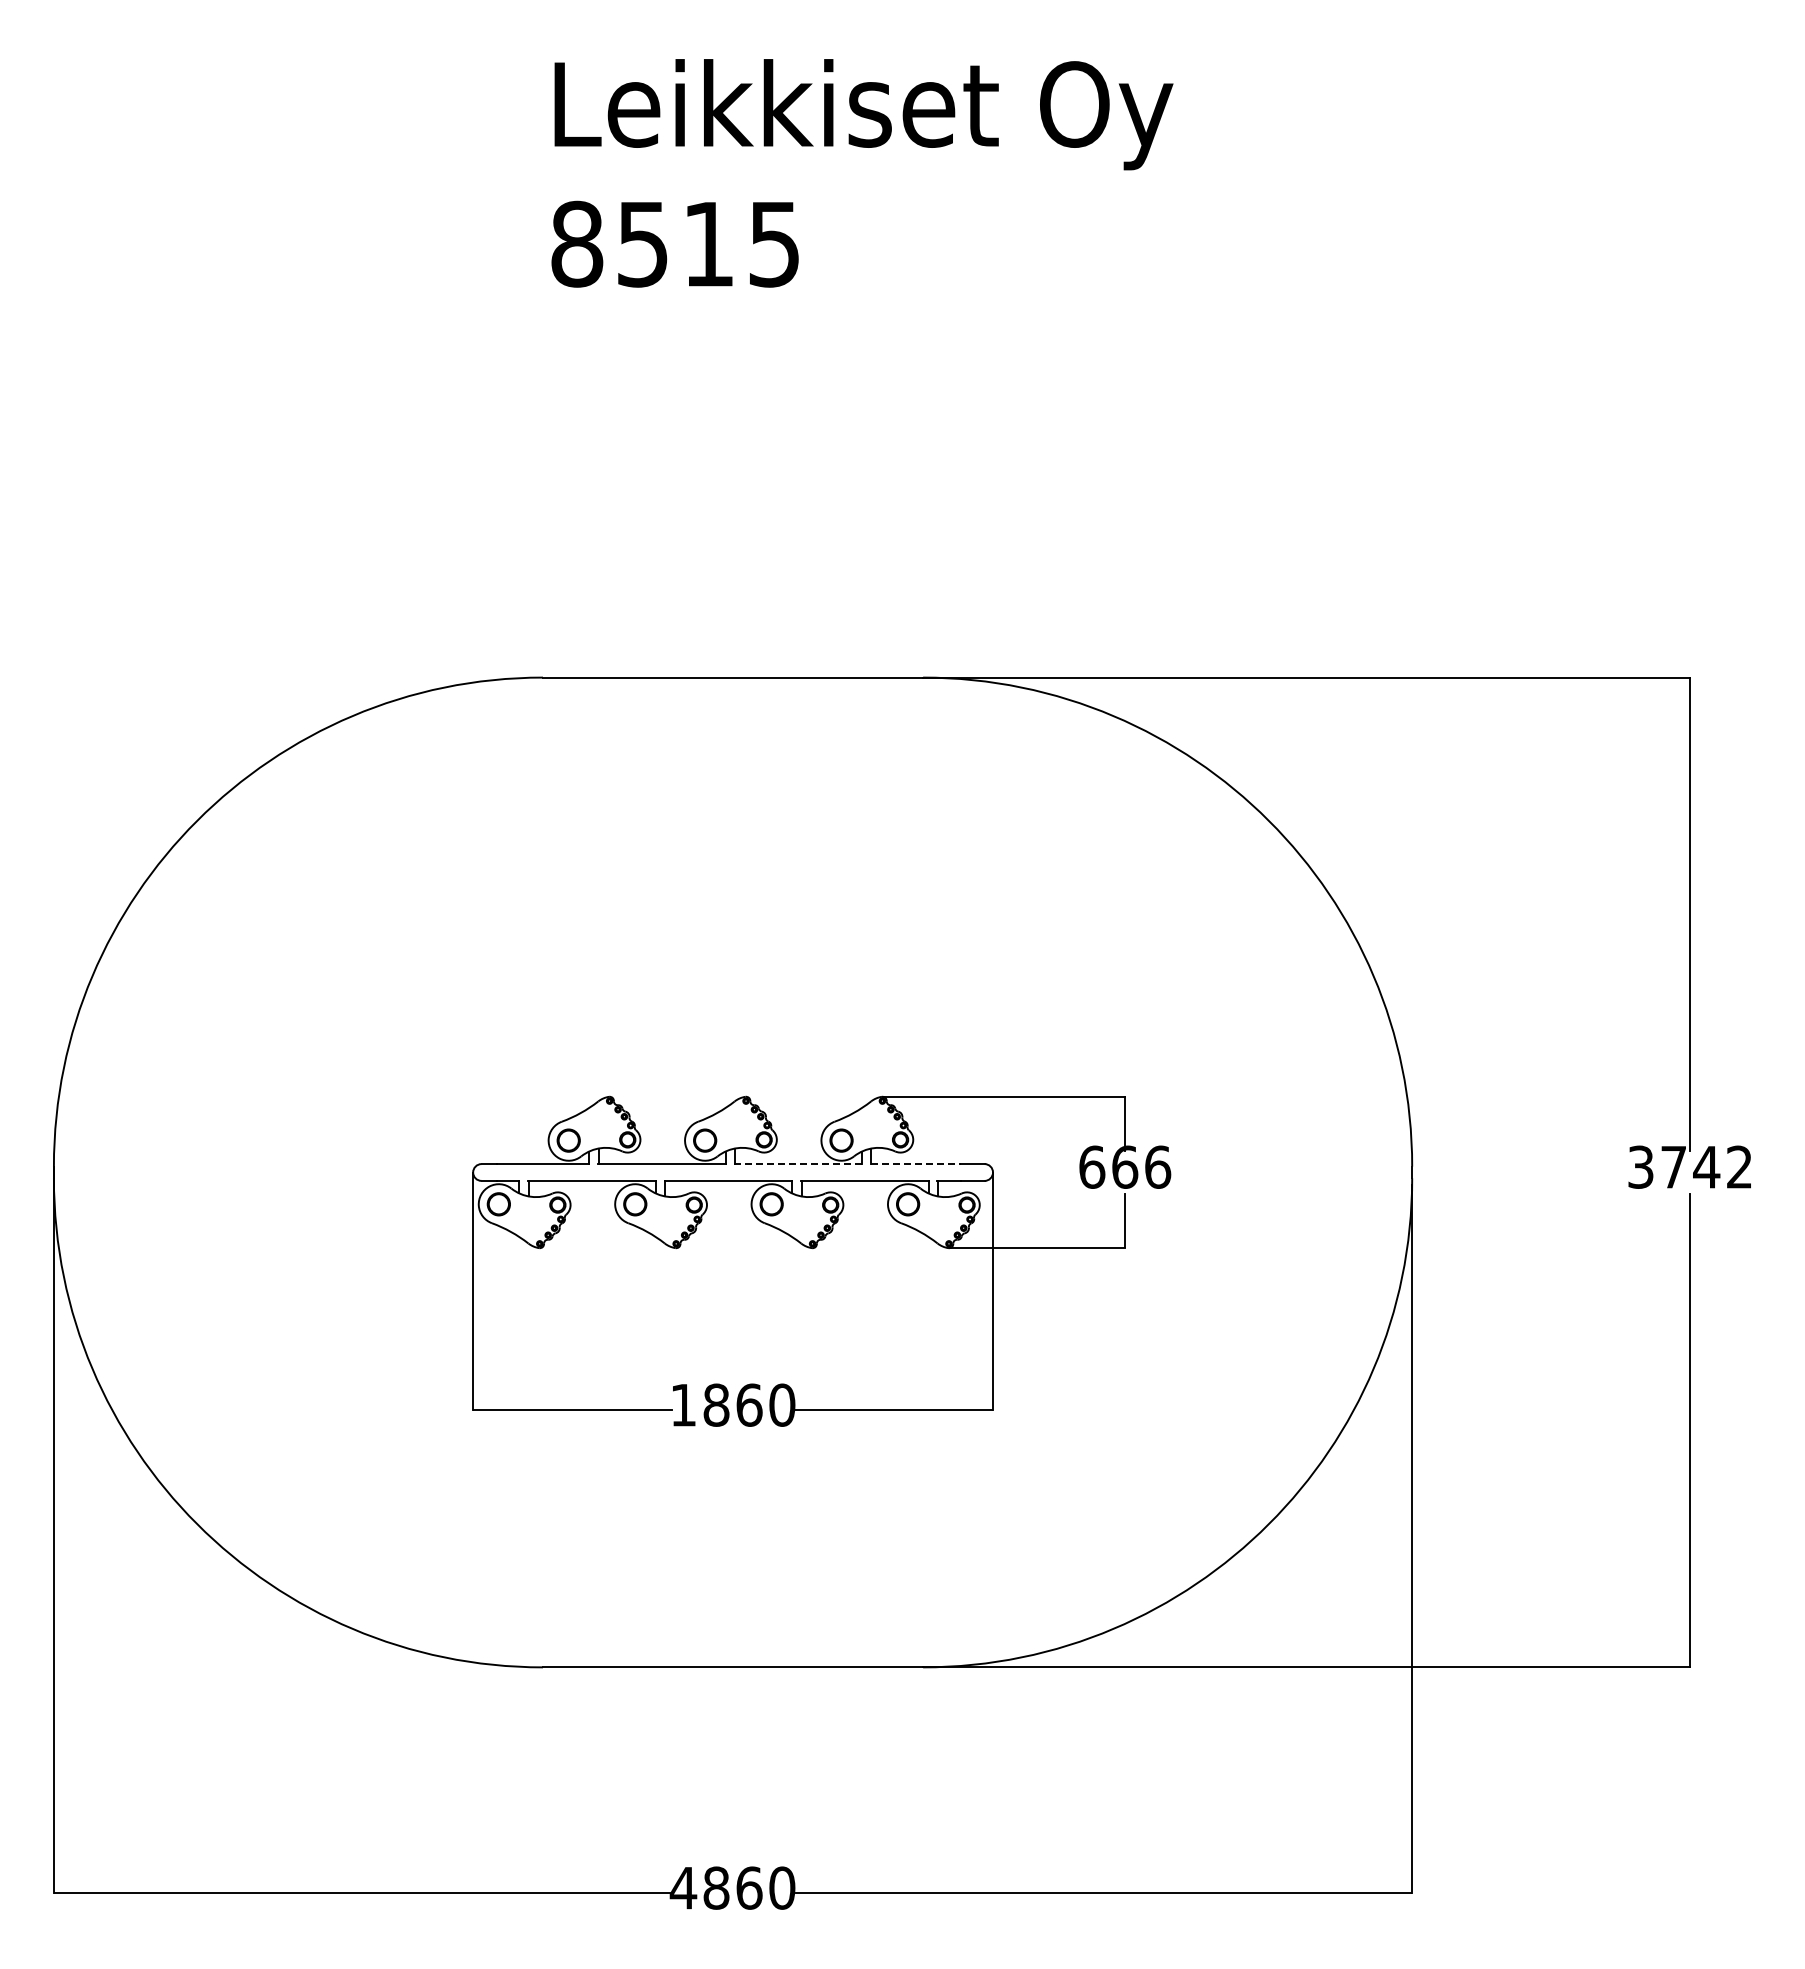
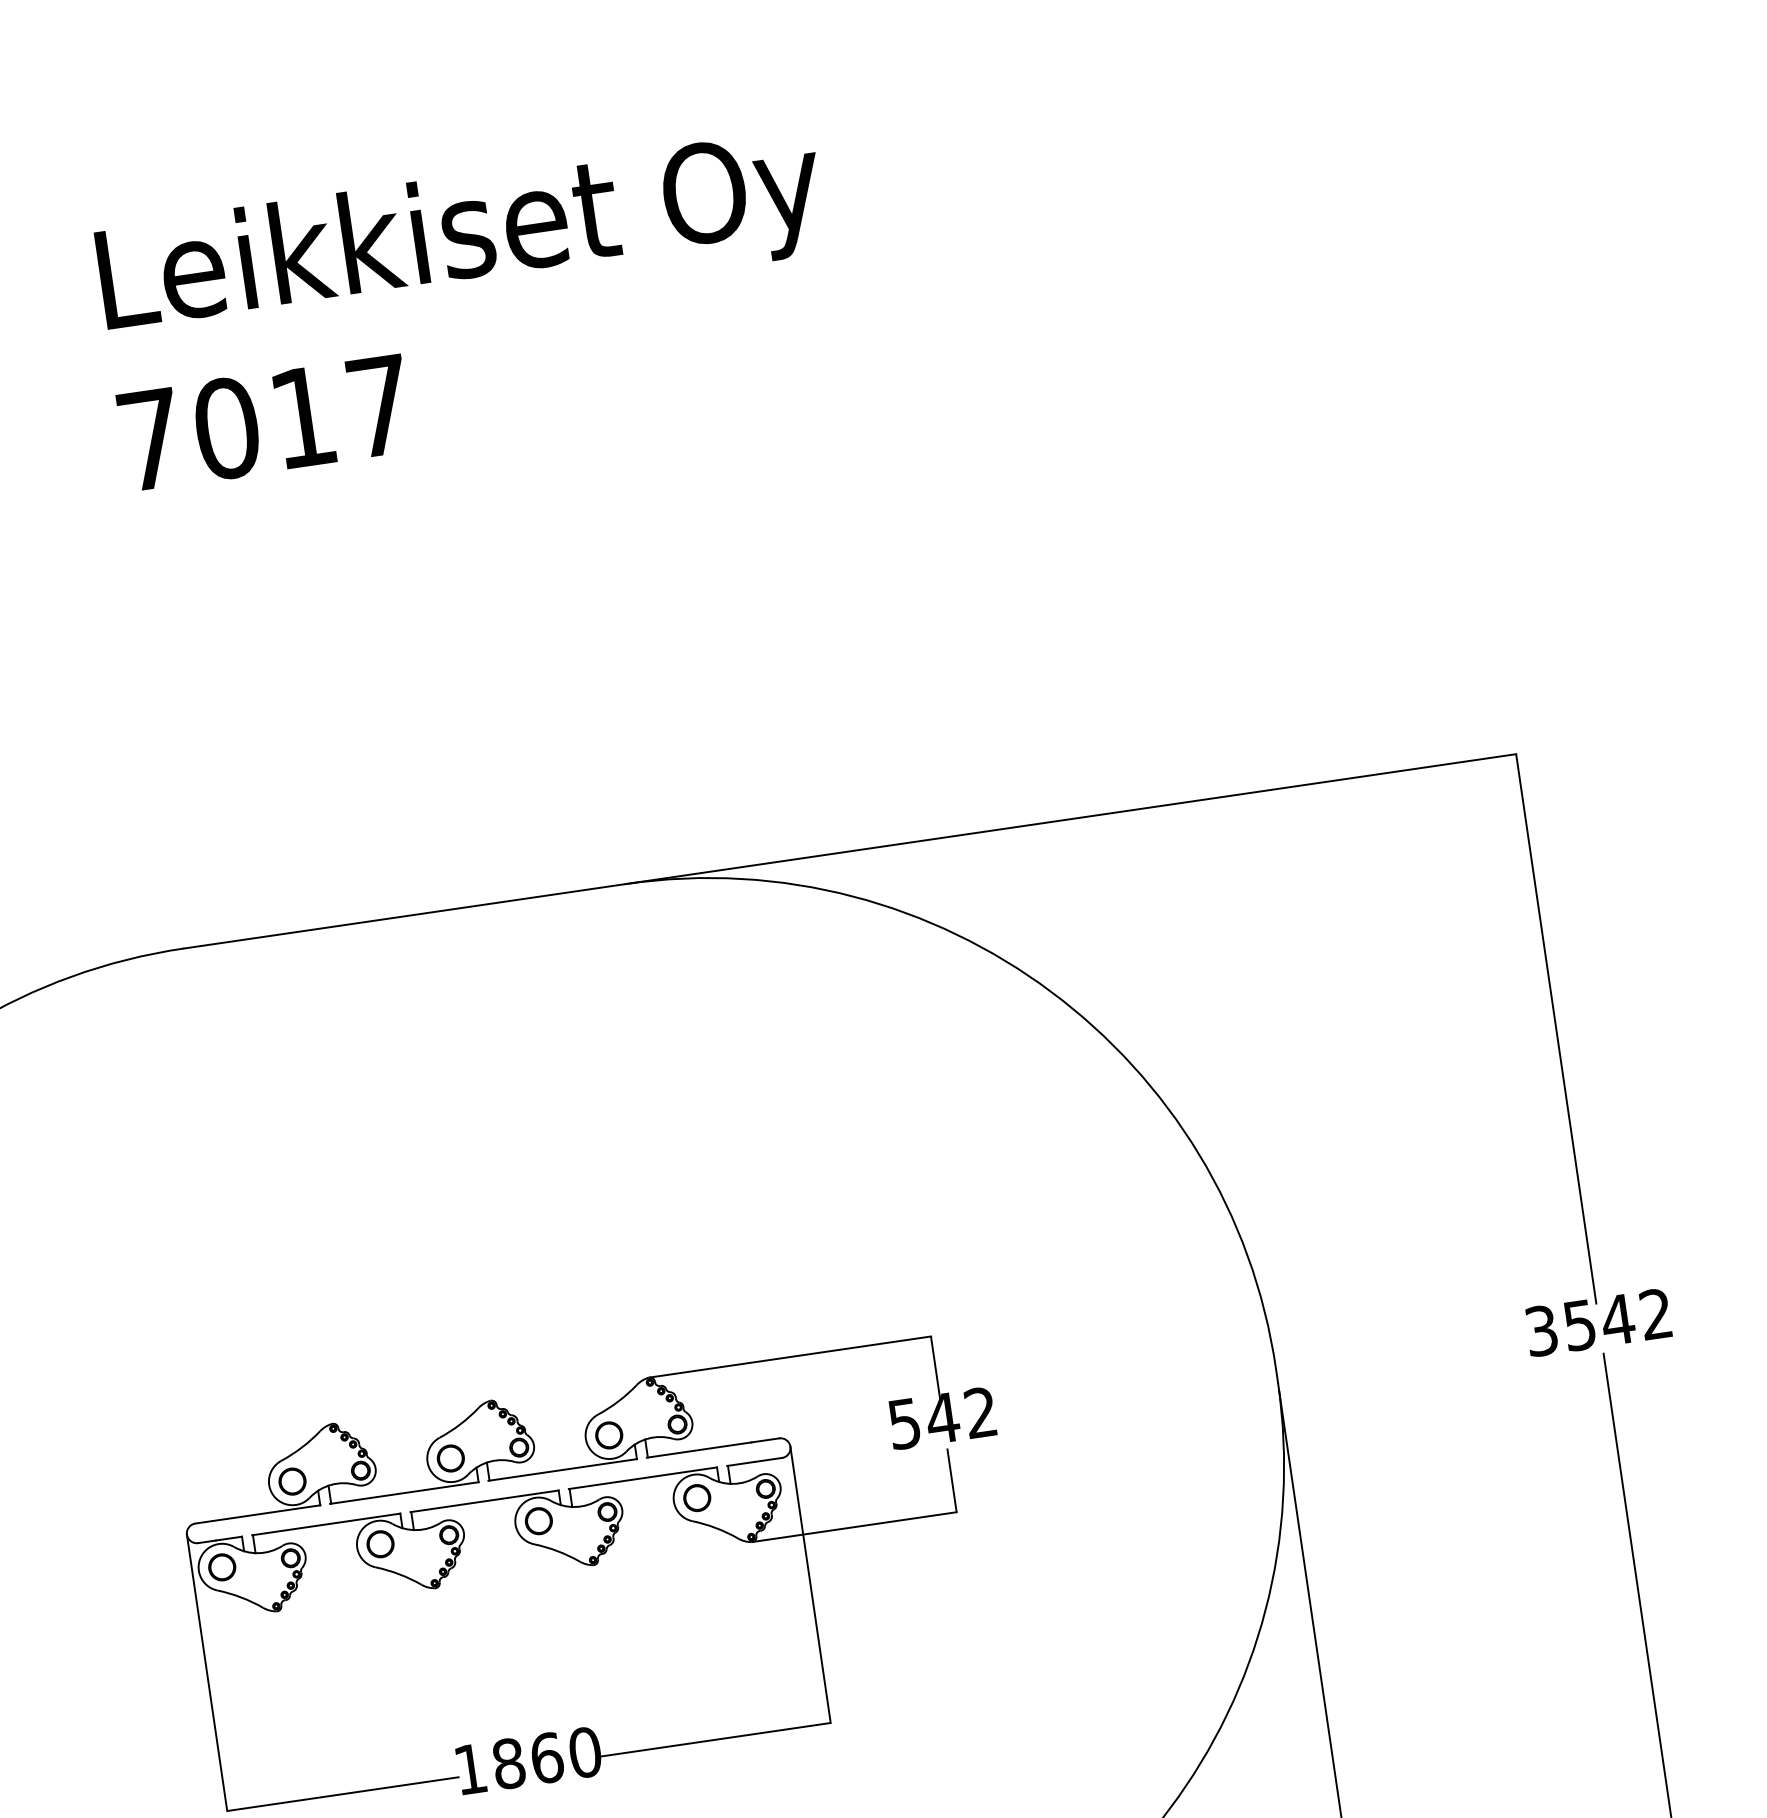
text: (674, 243) -> (263, 422), 8515 -> 7017
line: (798, 1164) -> (563, 1470), dashed -> solid
line: (916, 1164) -> (700, 1450), dashed -> solid
text: (1125, 1166) -> (943, 1417), 666 -> 542
text: (1673, 1167) -> (1579, 1325), 3742 -> 3542

